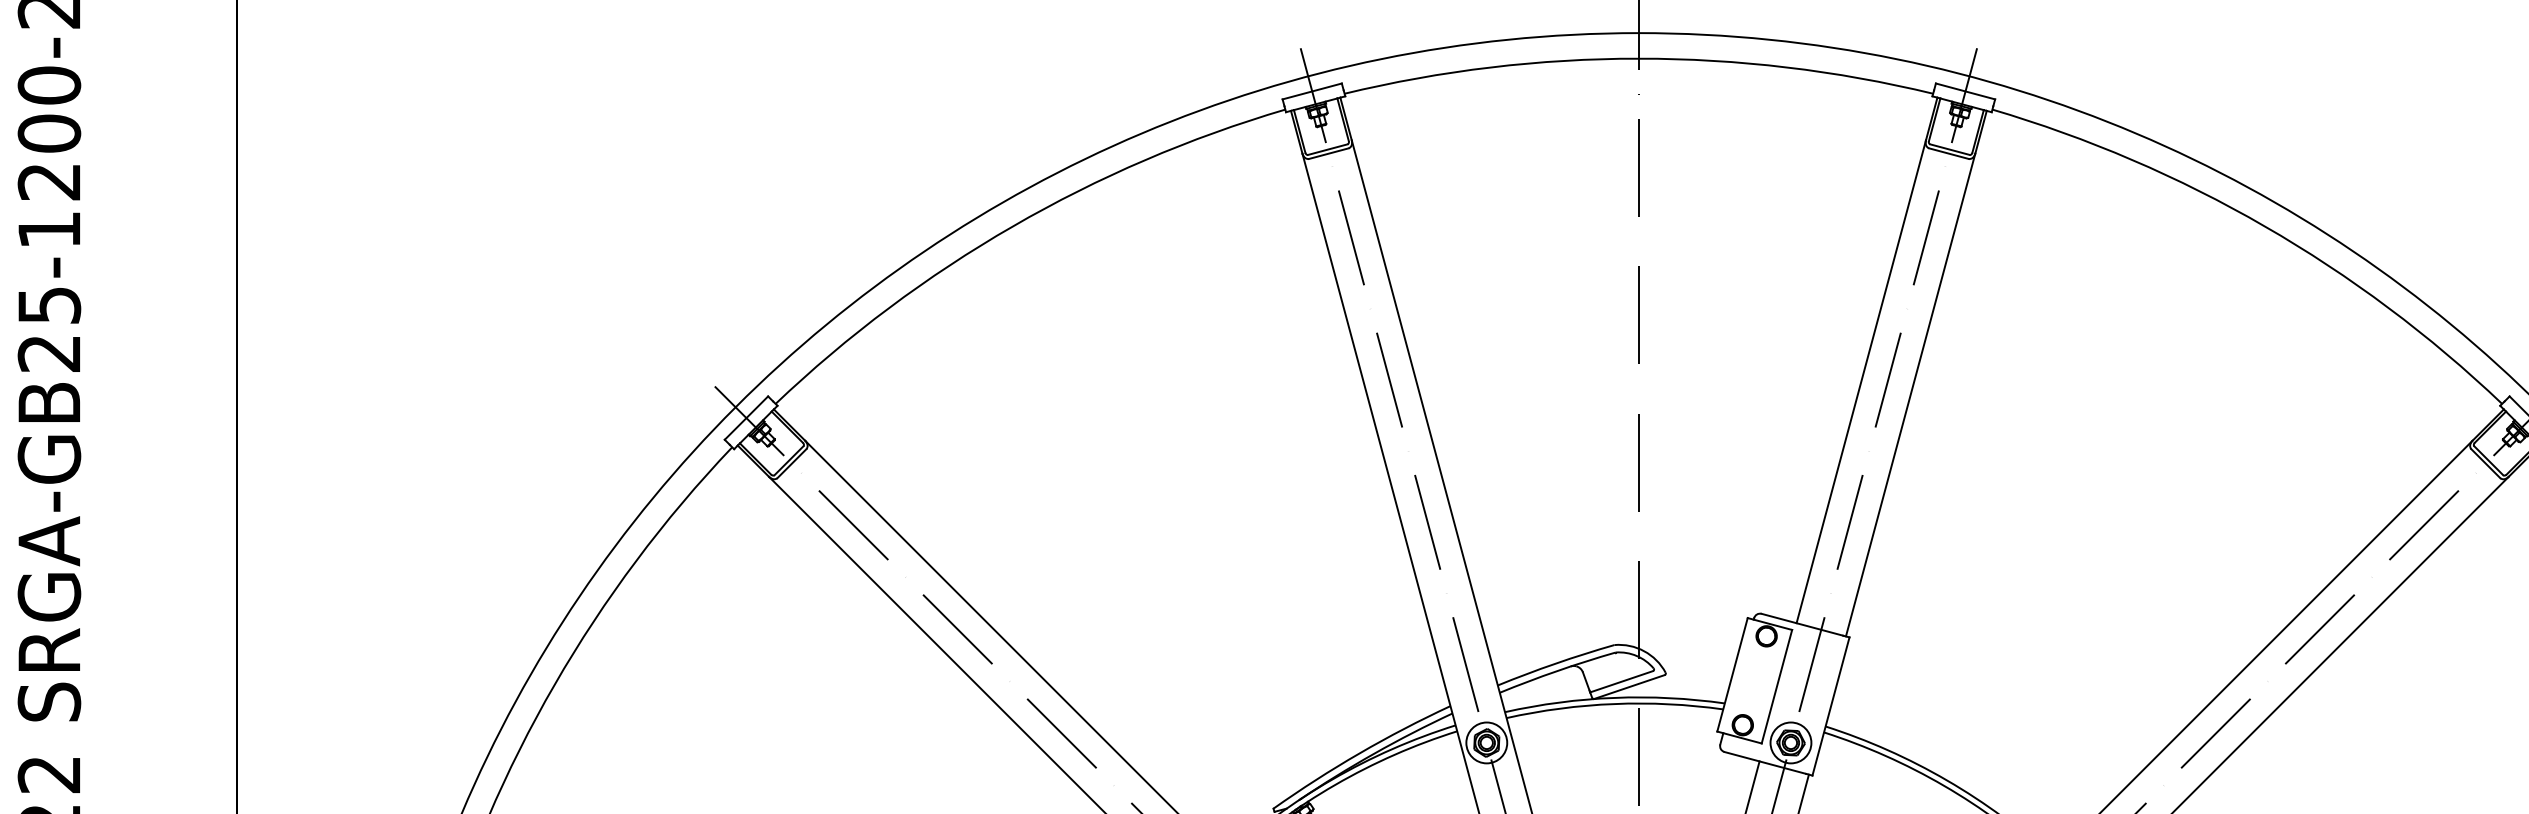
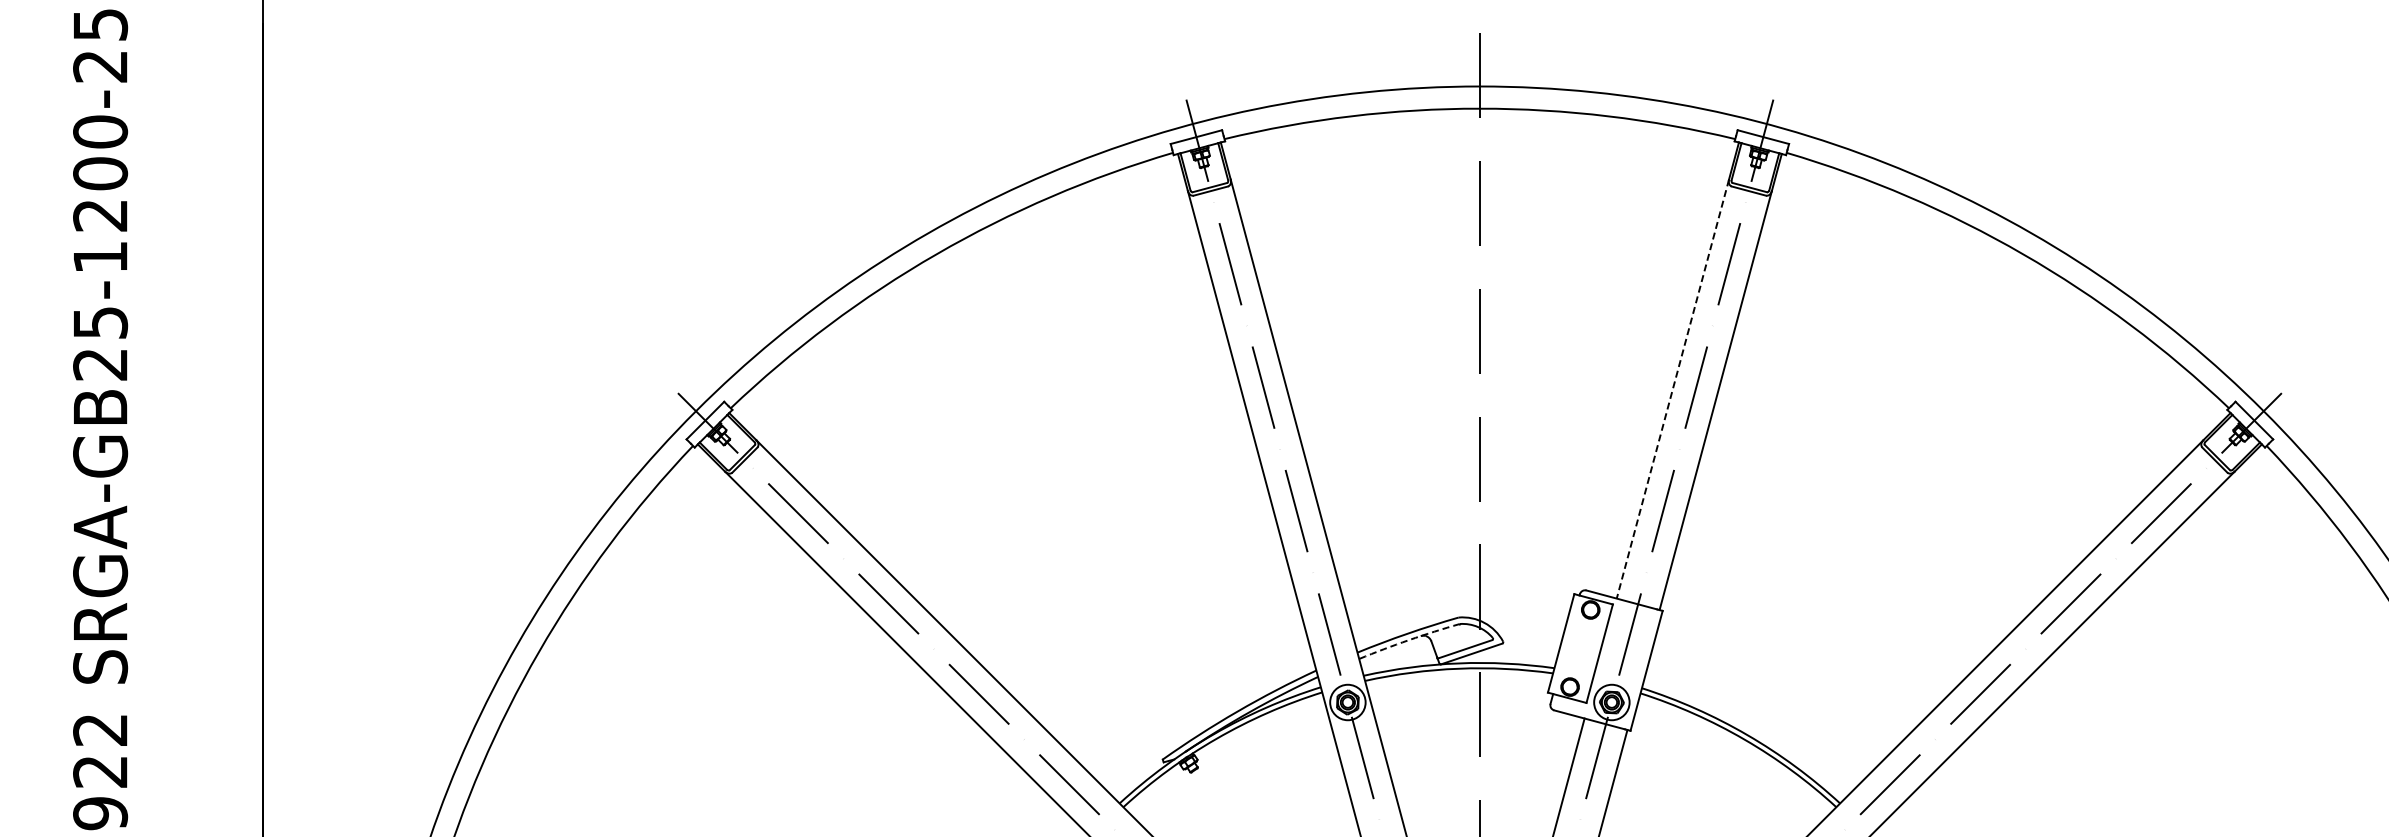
line: (1860, 382) -> (1672, 389), solid -> dashed
arc: (1557, 671) -> (1409, 640), solid -> dashed

